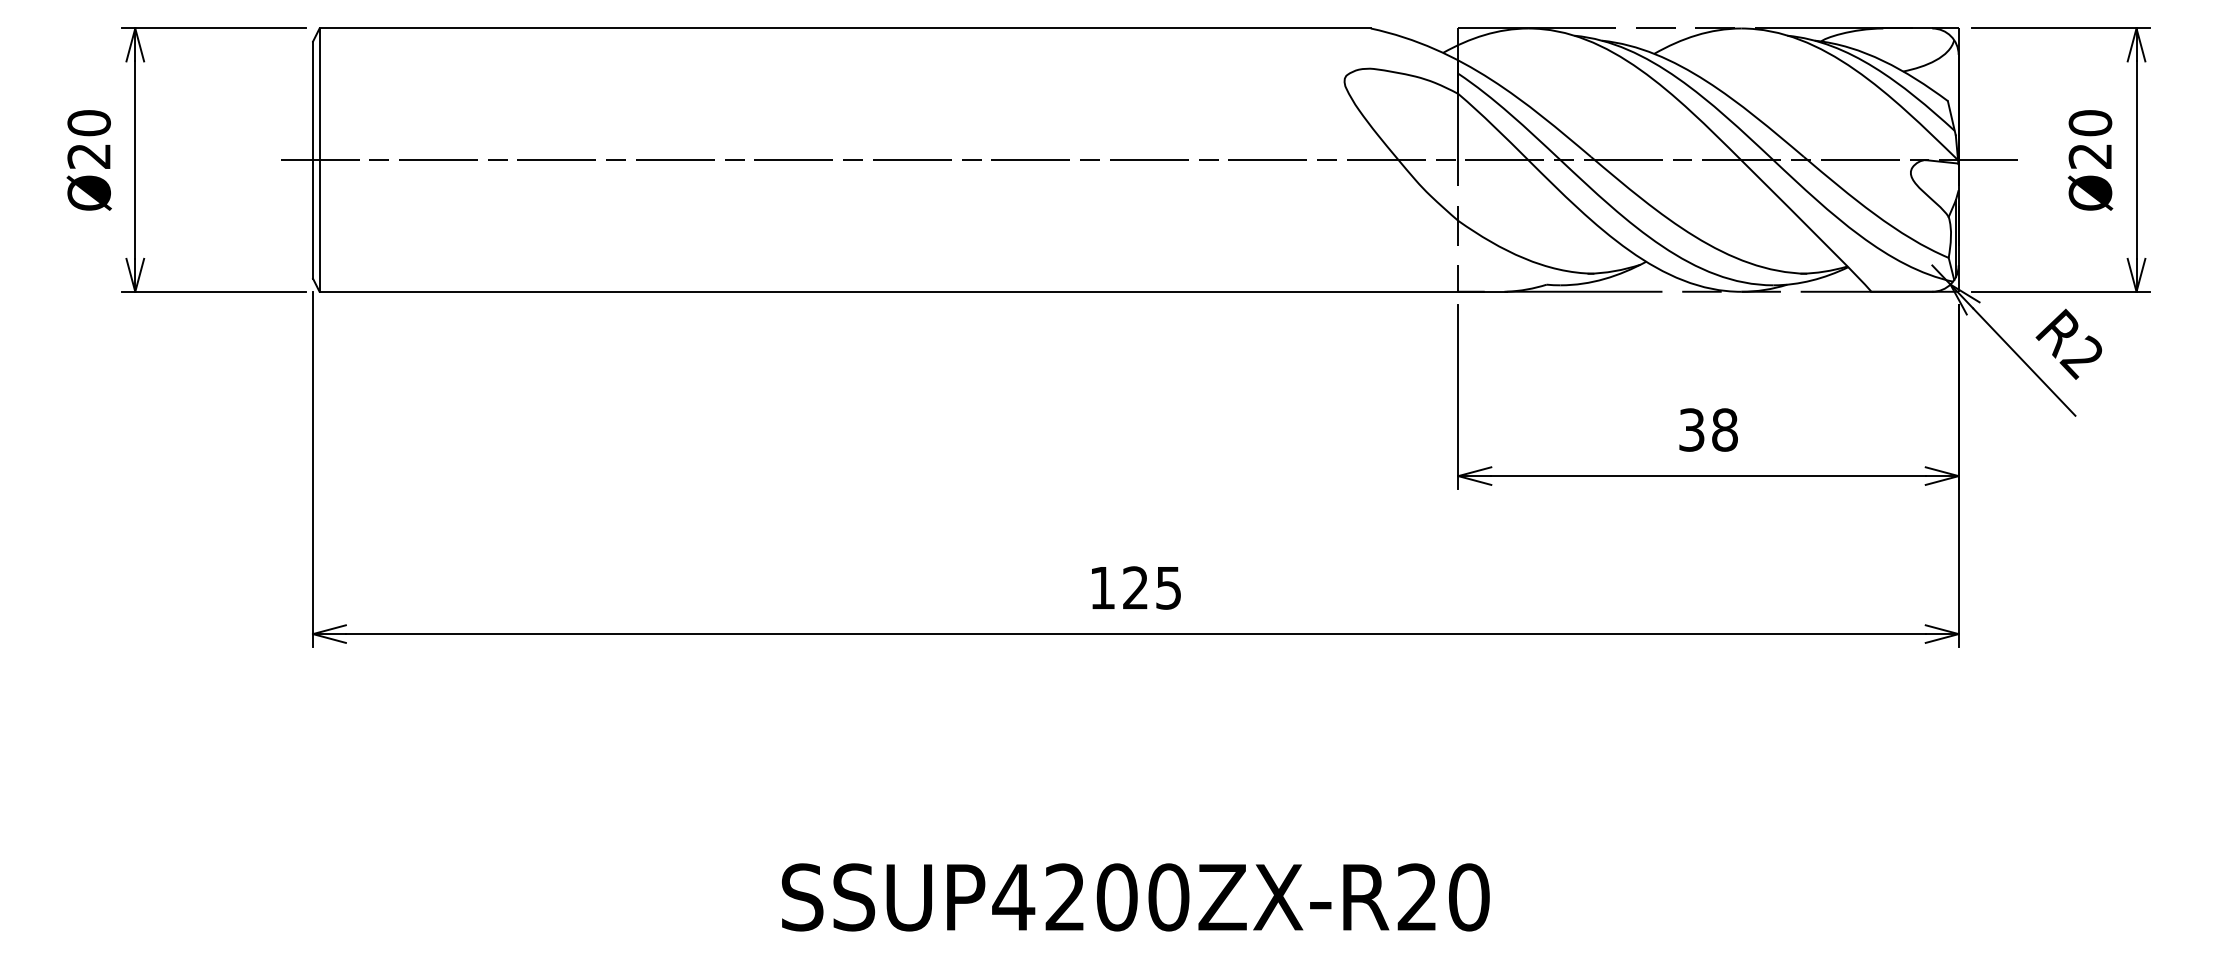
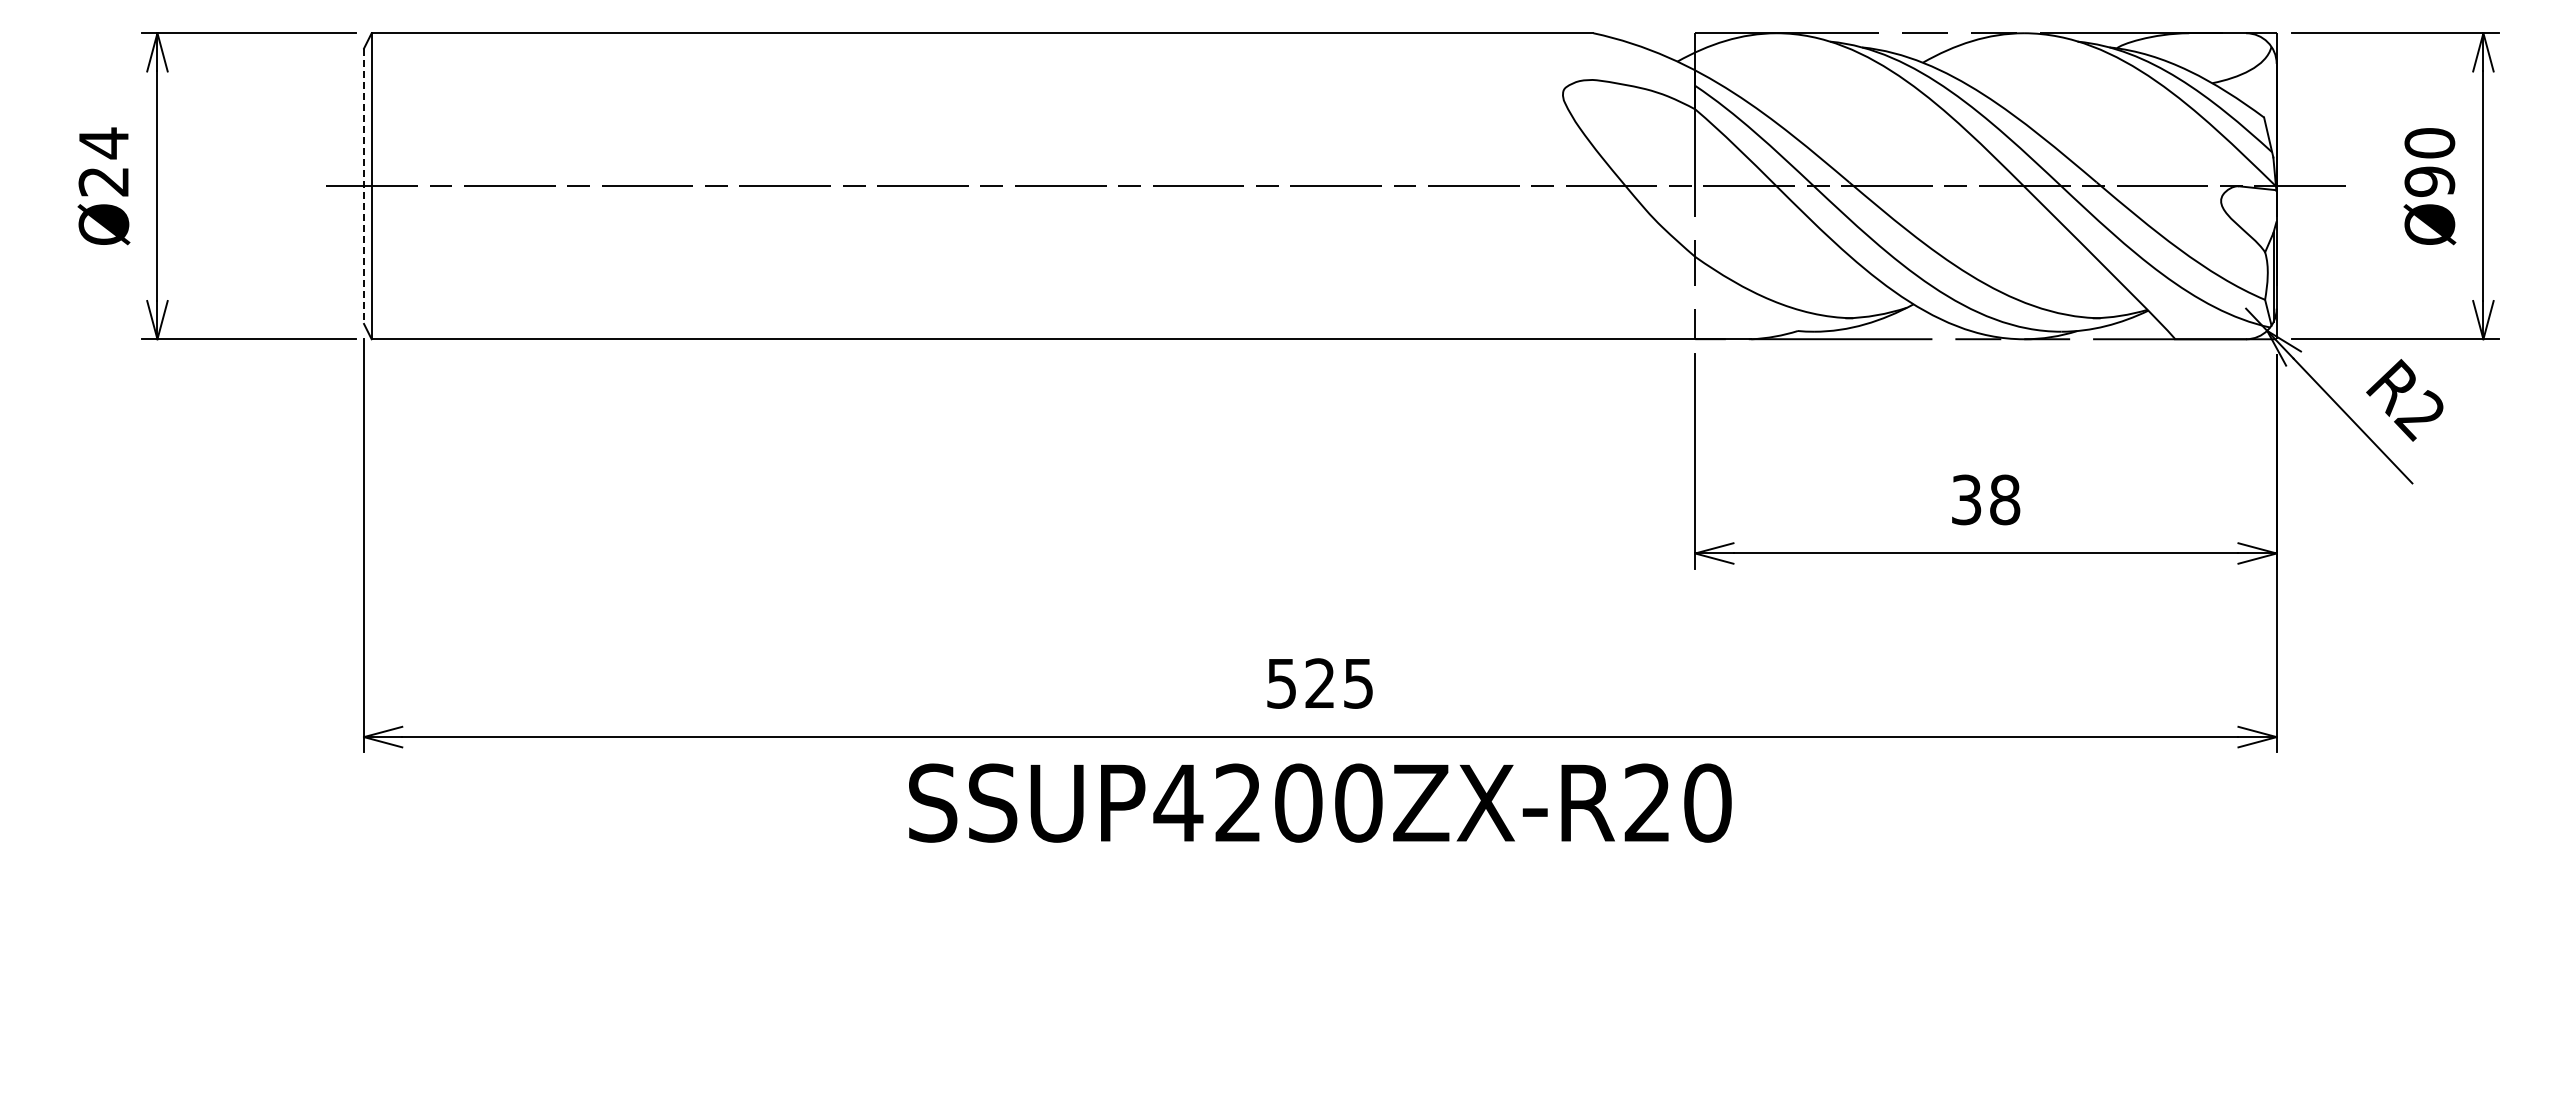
text: (88, 123) -> (103, 143), Ø20 -> Ø24
text: (2090, 156) -> (2429, 181), Ø20 -> Ø90
line: (313, 160) -> (364, 186), solid -> dashed
text: (1102, 587) -> (1281, 683), 125 -> 525
text: (1135, 896) -> (1320, 802), moved

